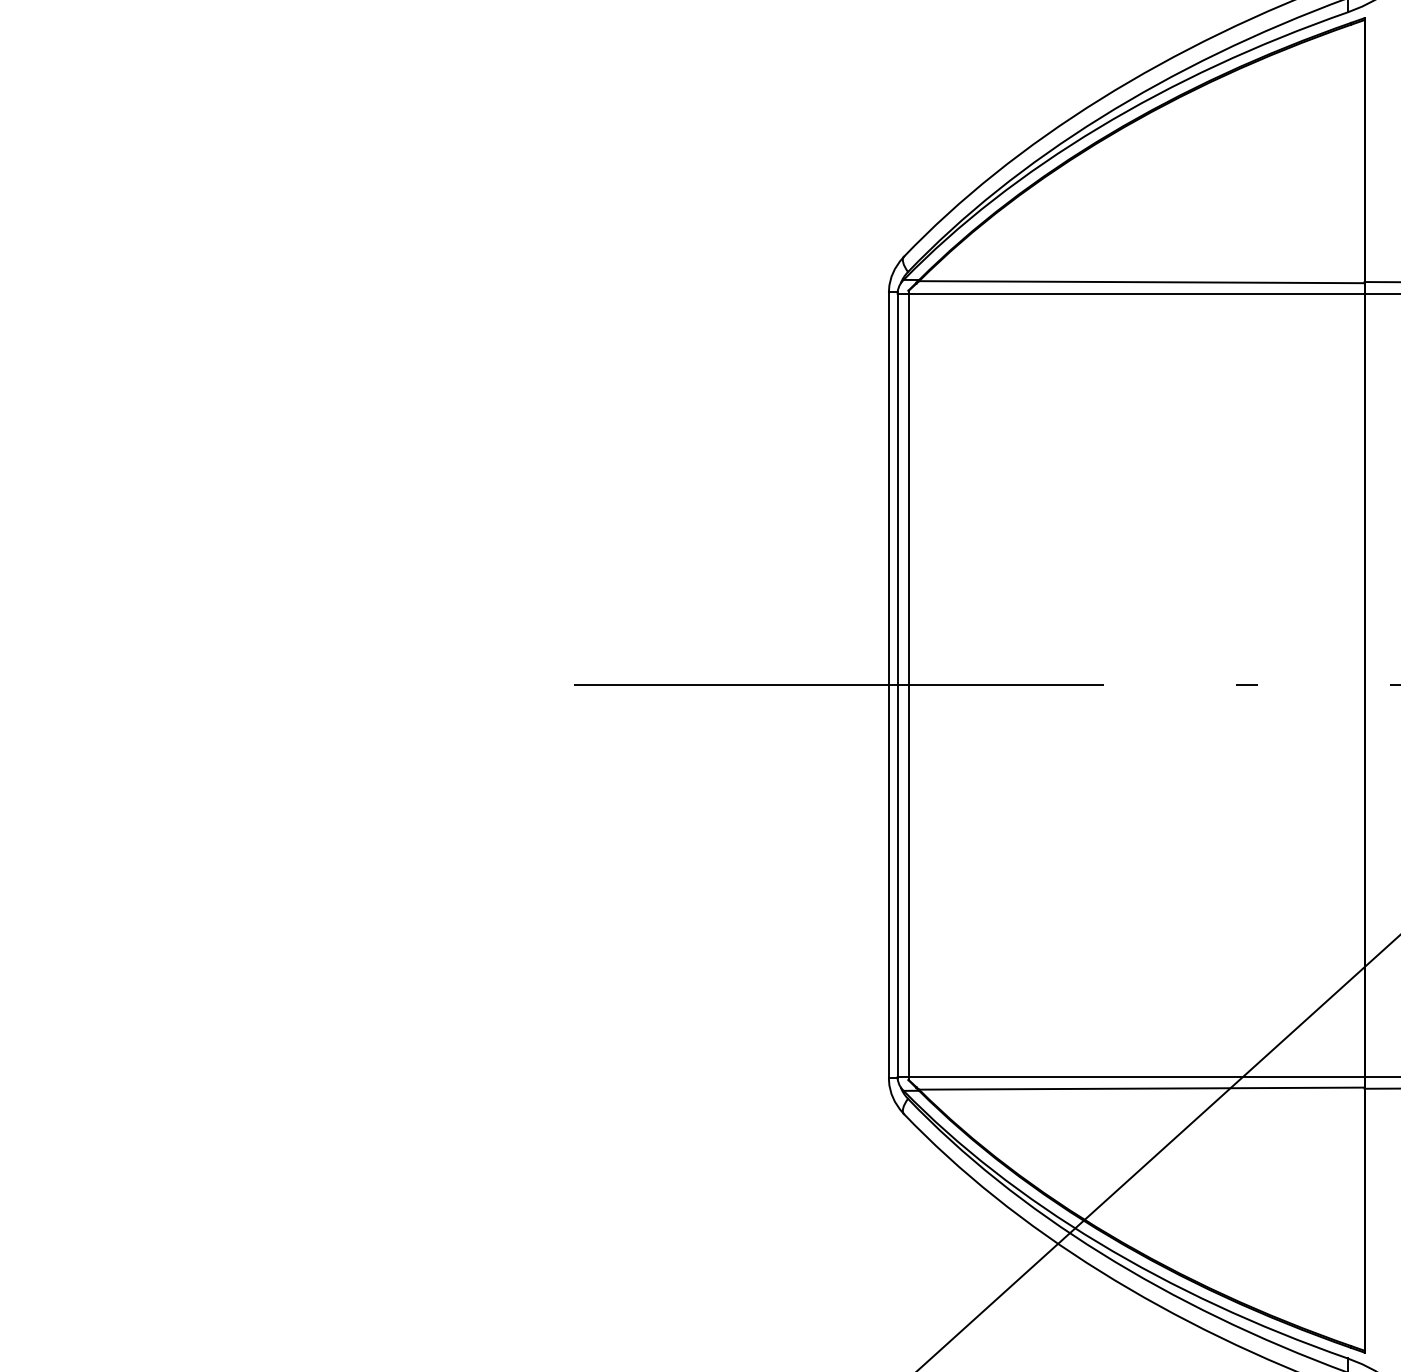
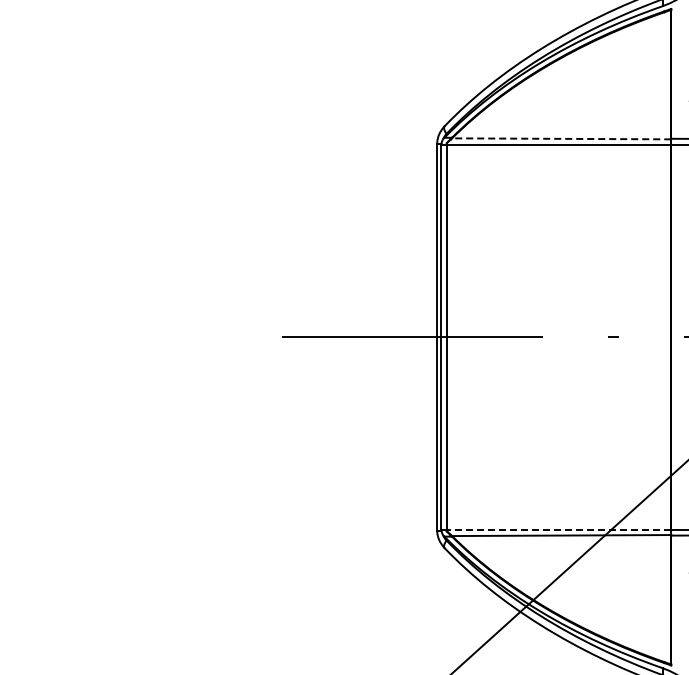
line: (1141, 281) -> (561, 138), solid -> dashed
line: (1135, 1076) -> (558, 529), solid -> dashed

